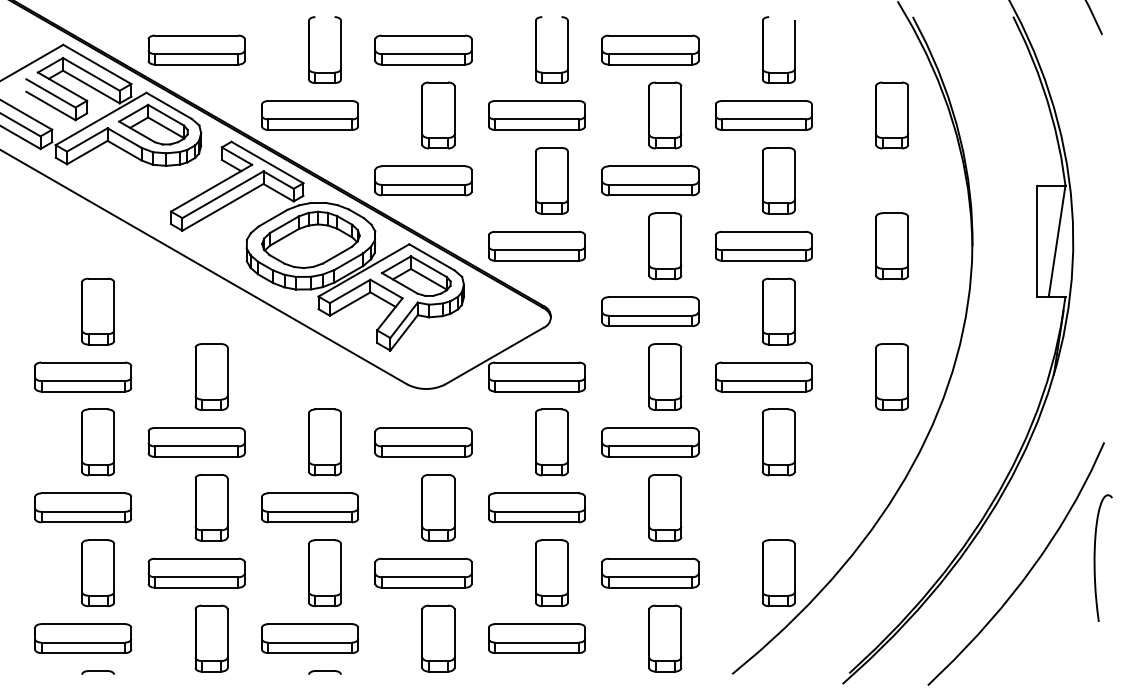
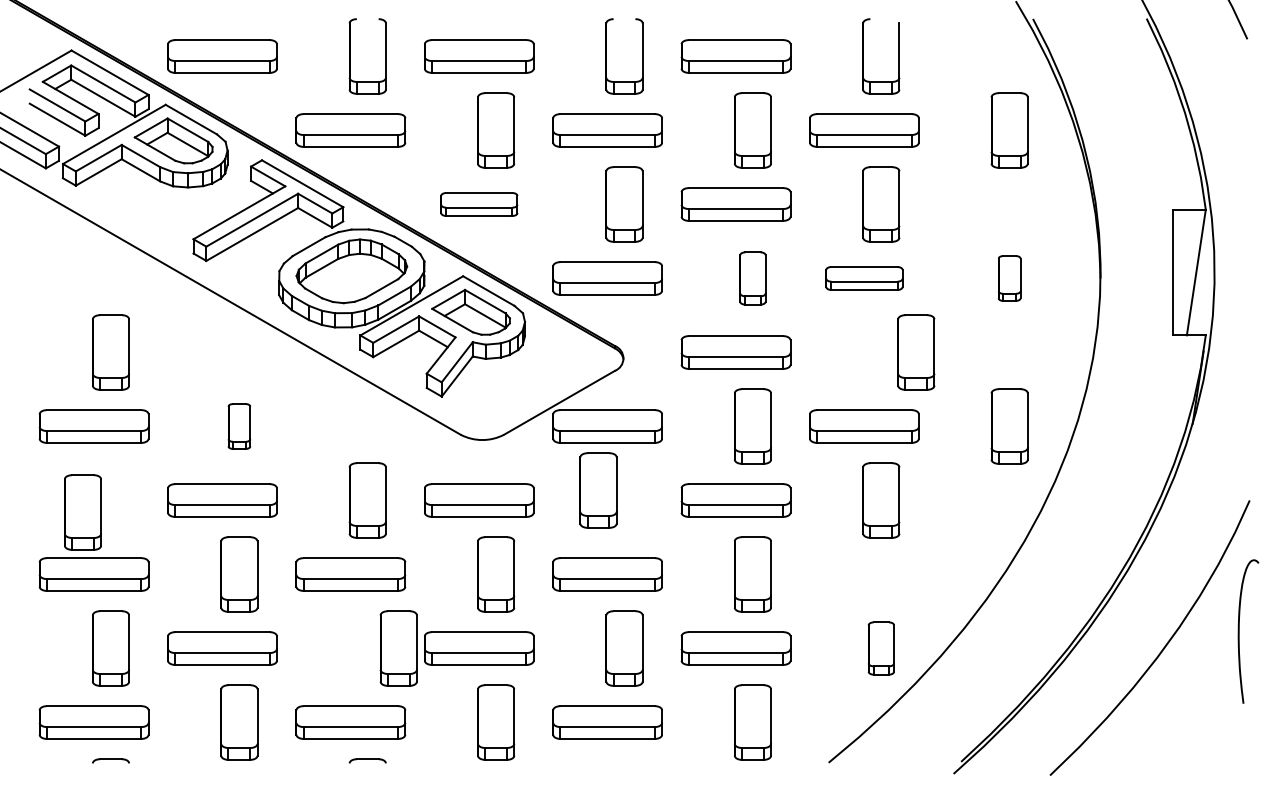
part: (423, 180) -> (479, 204), size x0.7
part: (664, 246) -> (752, 278), size x0.7
part: (763, 246) -> (864, 278), size x0.7
part: (892, 246) -> (1009, 278), size x0.6
part: (778, 311) -> (916, 352), moved
part: (211, 377) -> (239, 426), size x0.6
part: (97, 442) -> (82, 512), moved
part: (551, 442) -> (598, 490), moved
part: (324, 573) -> (398, 648), moved
part: (778, 573) -> (881, 648), size x0.7

